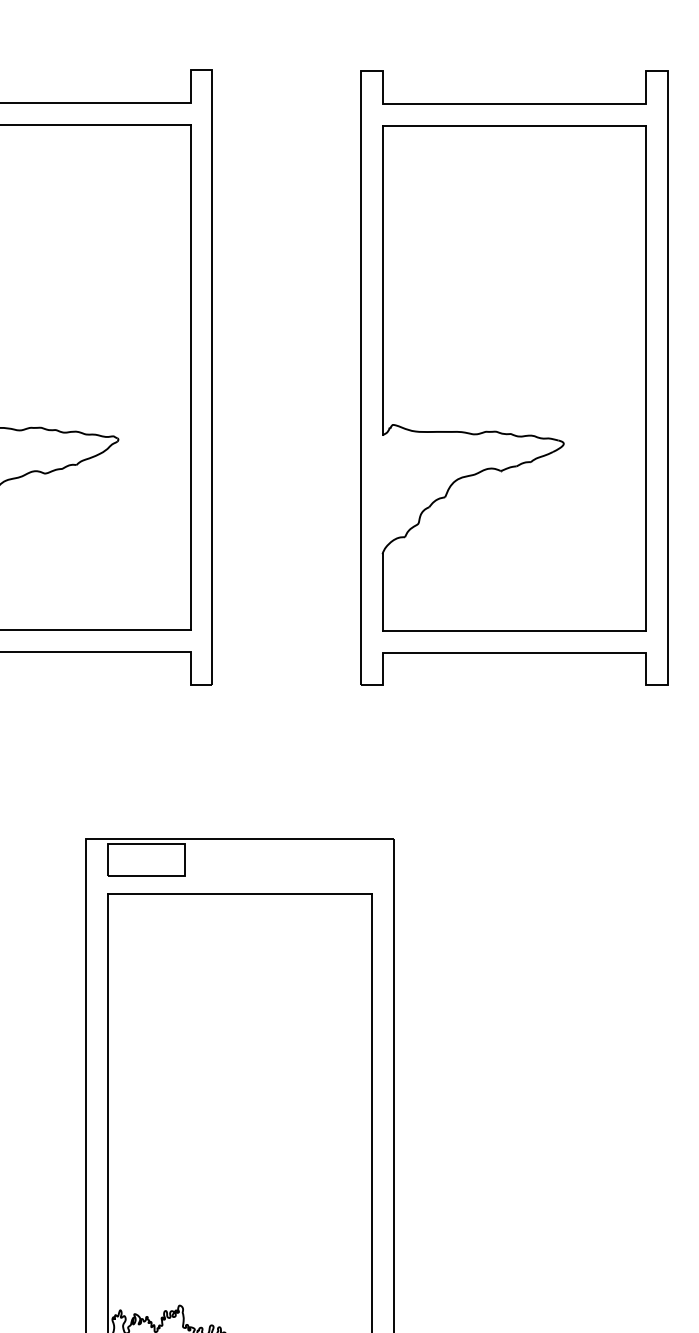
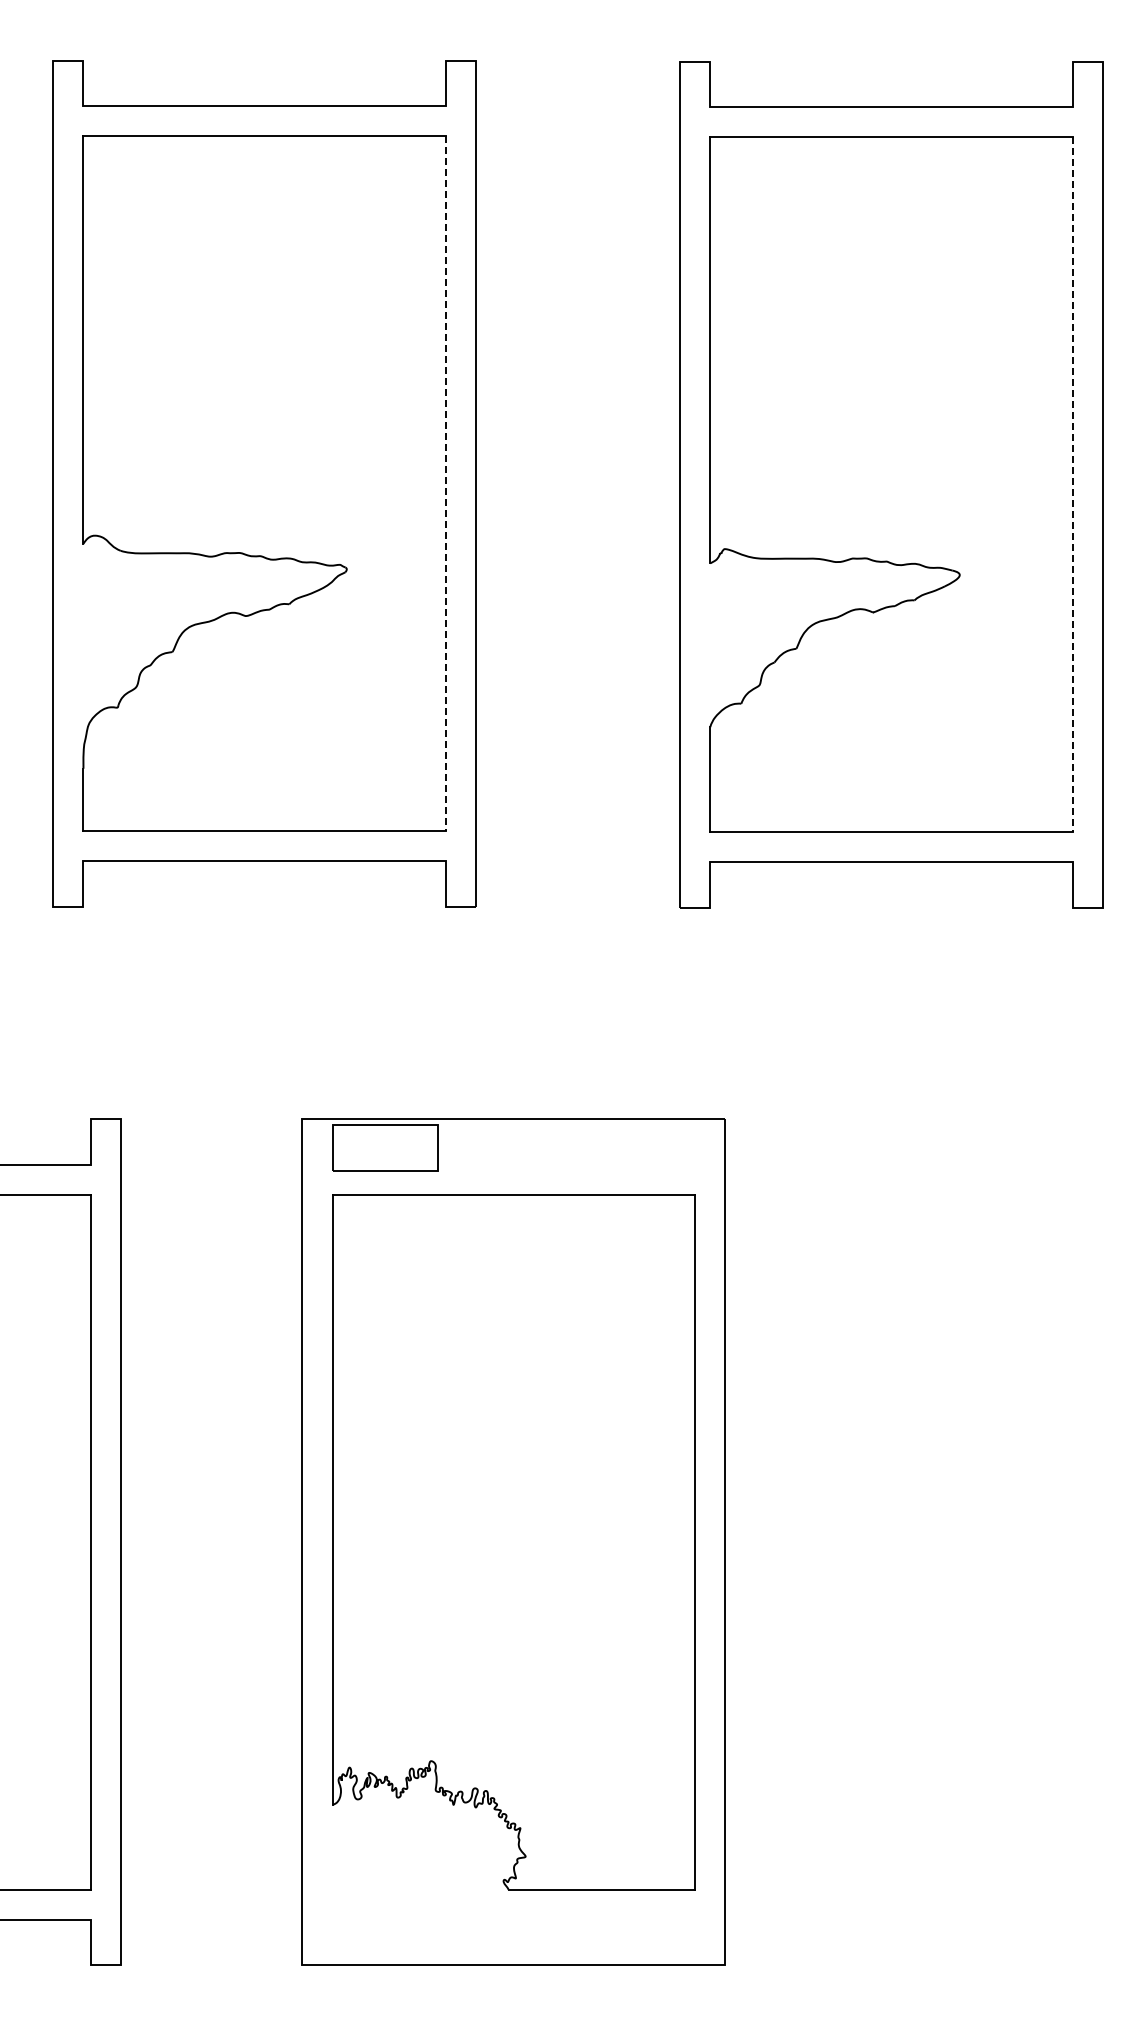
line: (190, 377) -> (446, 484), solid -> dashed
line: (645, 378) -> (1072, 485), solid -> dashed

